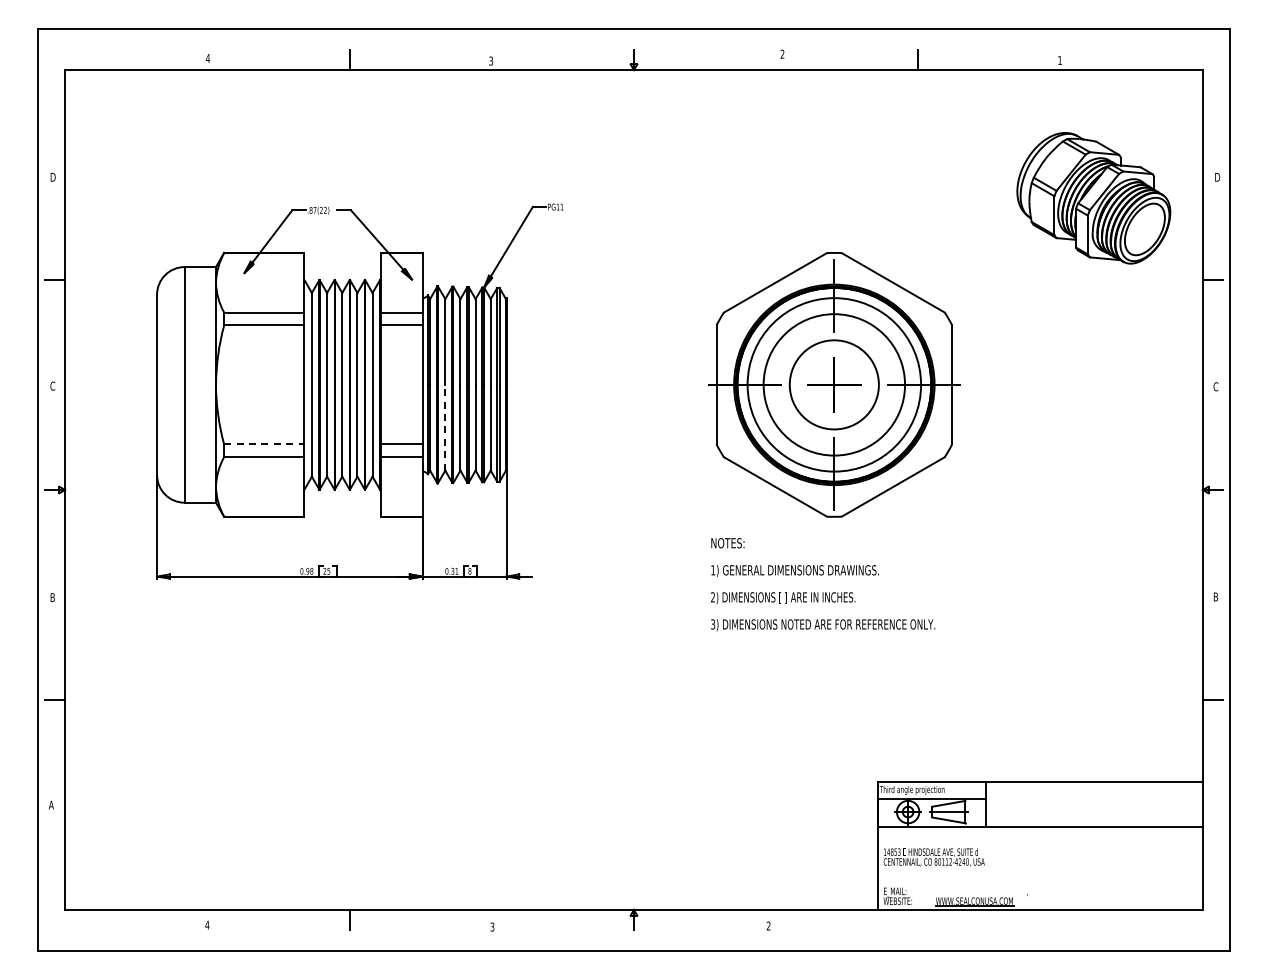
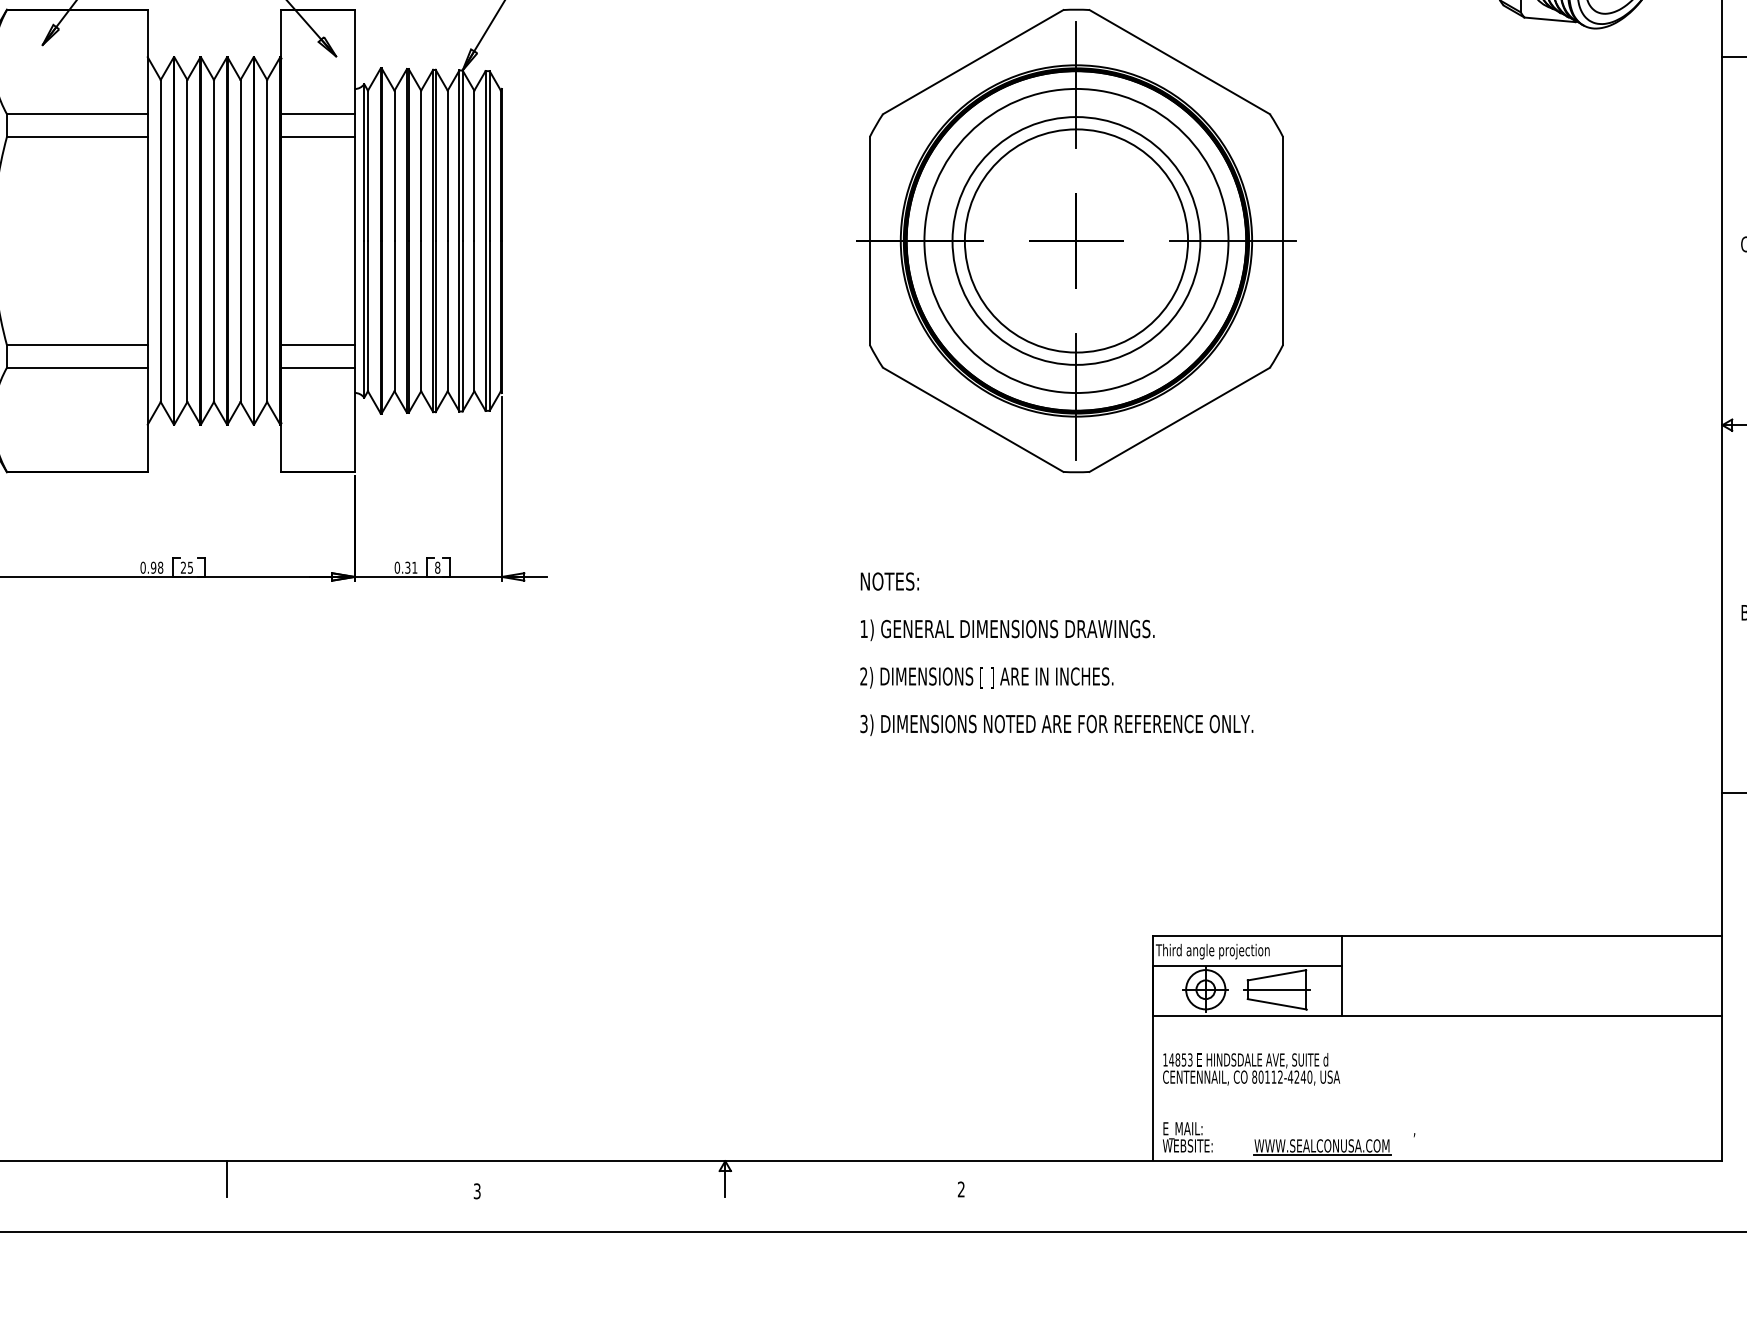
circle: (834, 384) -> (1076, 240), size x1.43
line: (445, 427) -> (394, 315), dashed -> solid
line: (264, 444) -> (77, 345), dashed -> solid
text: (823, 584) -> (1057, 653), moved

